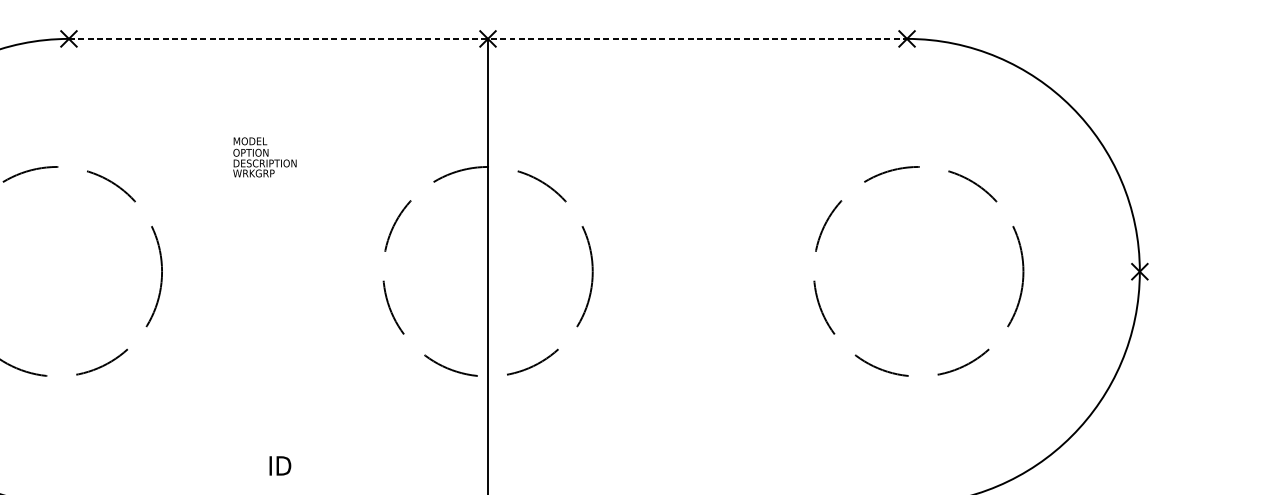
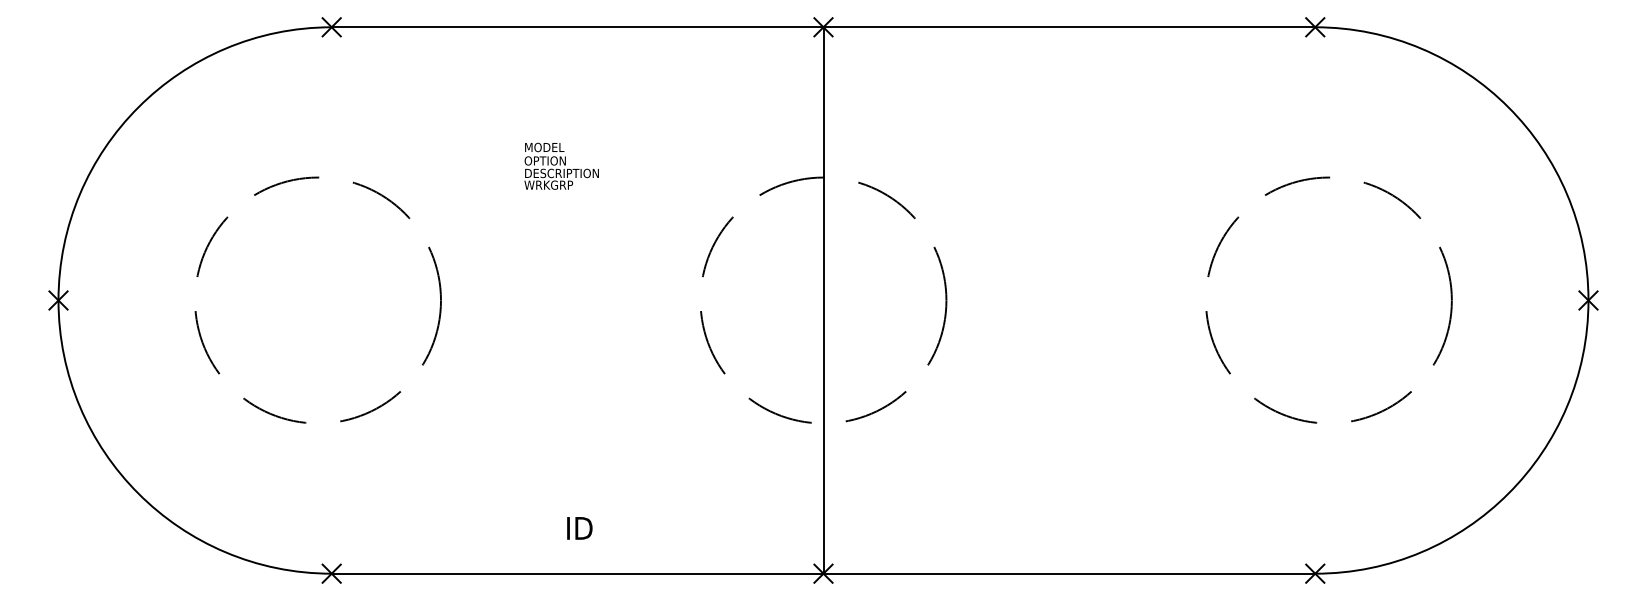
line: (488, 39) -> (823, 27), dashed -> solid

